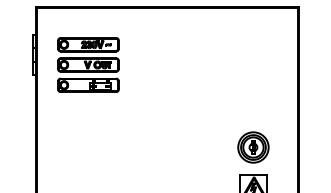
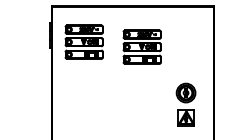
part: (181, 72) -> (141, 46), added

